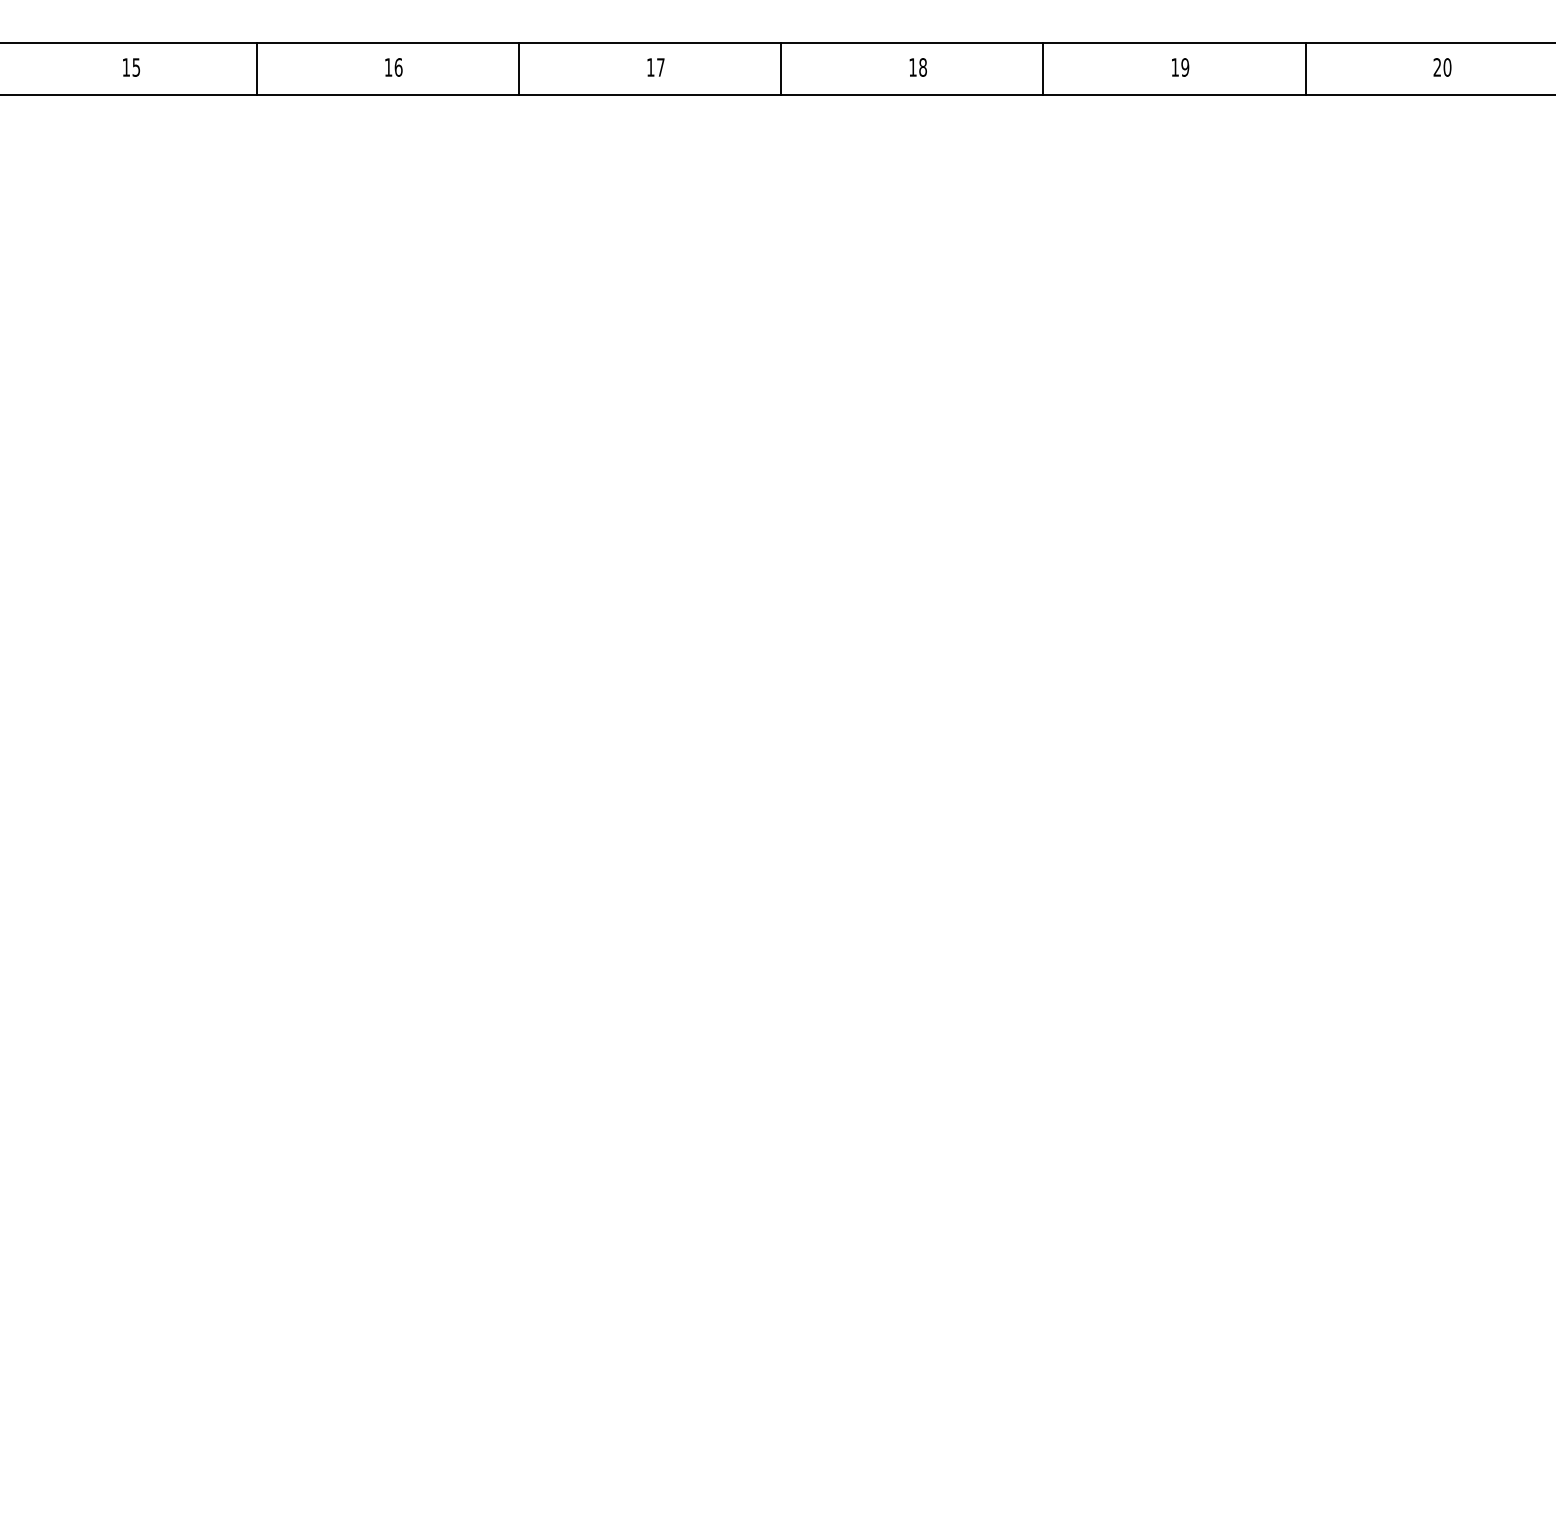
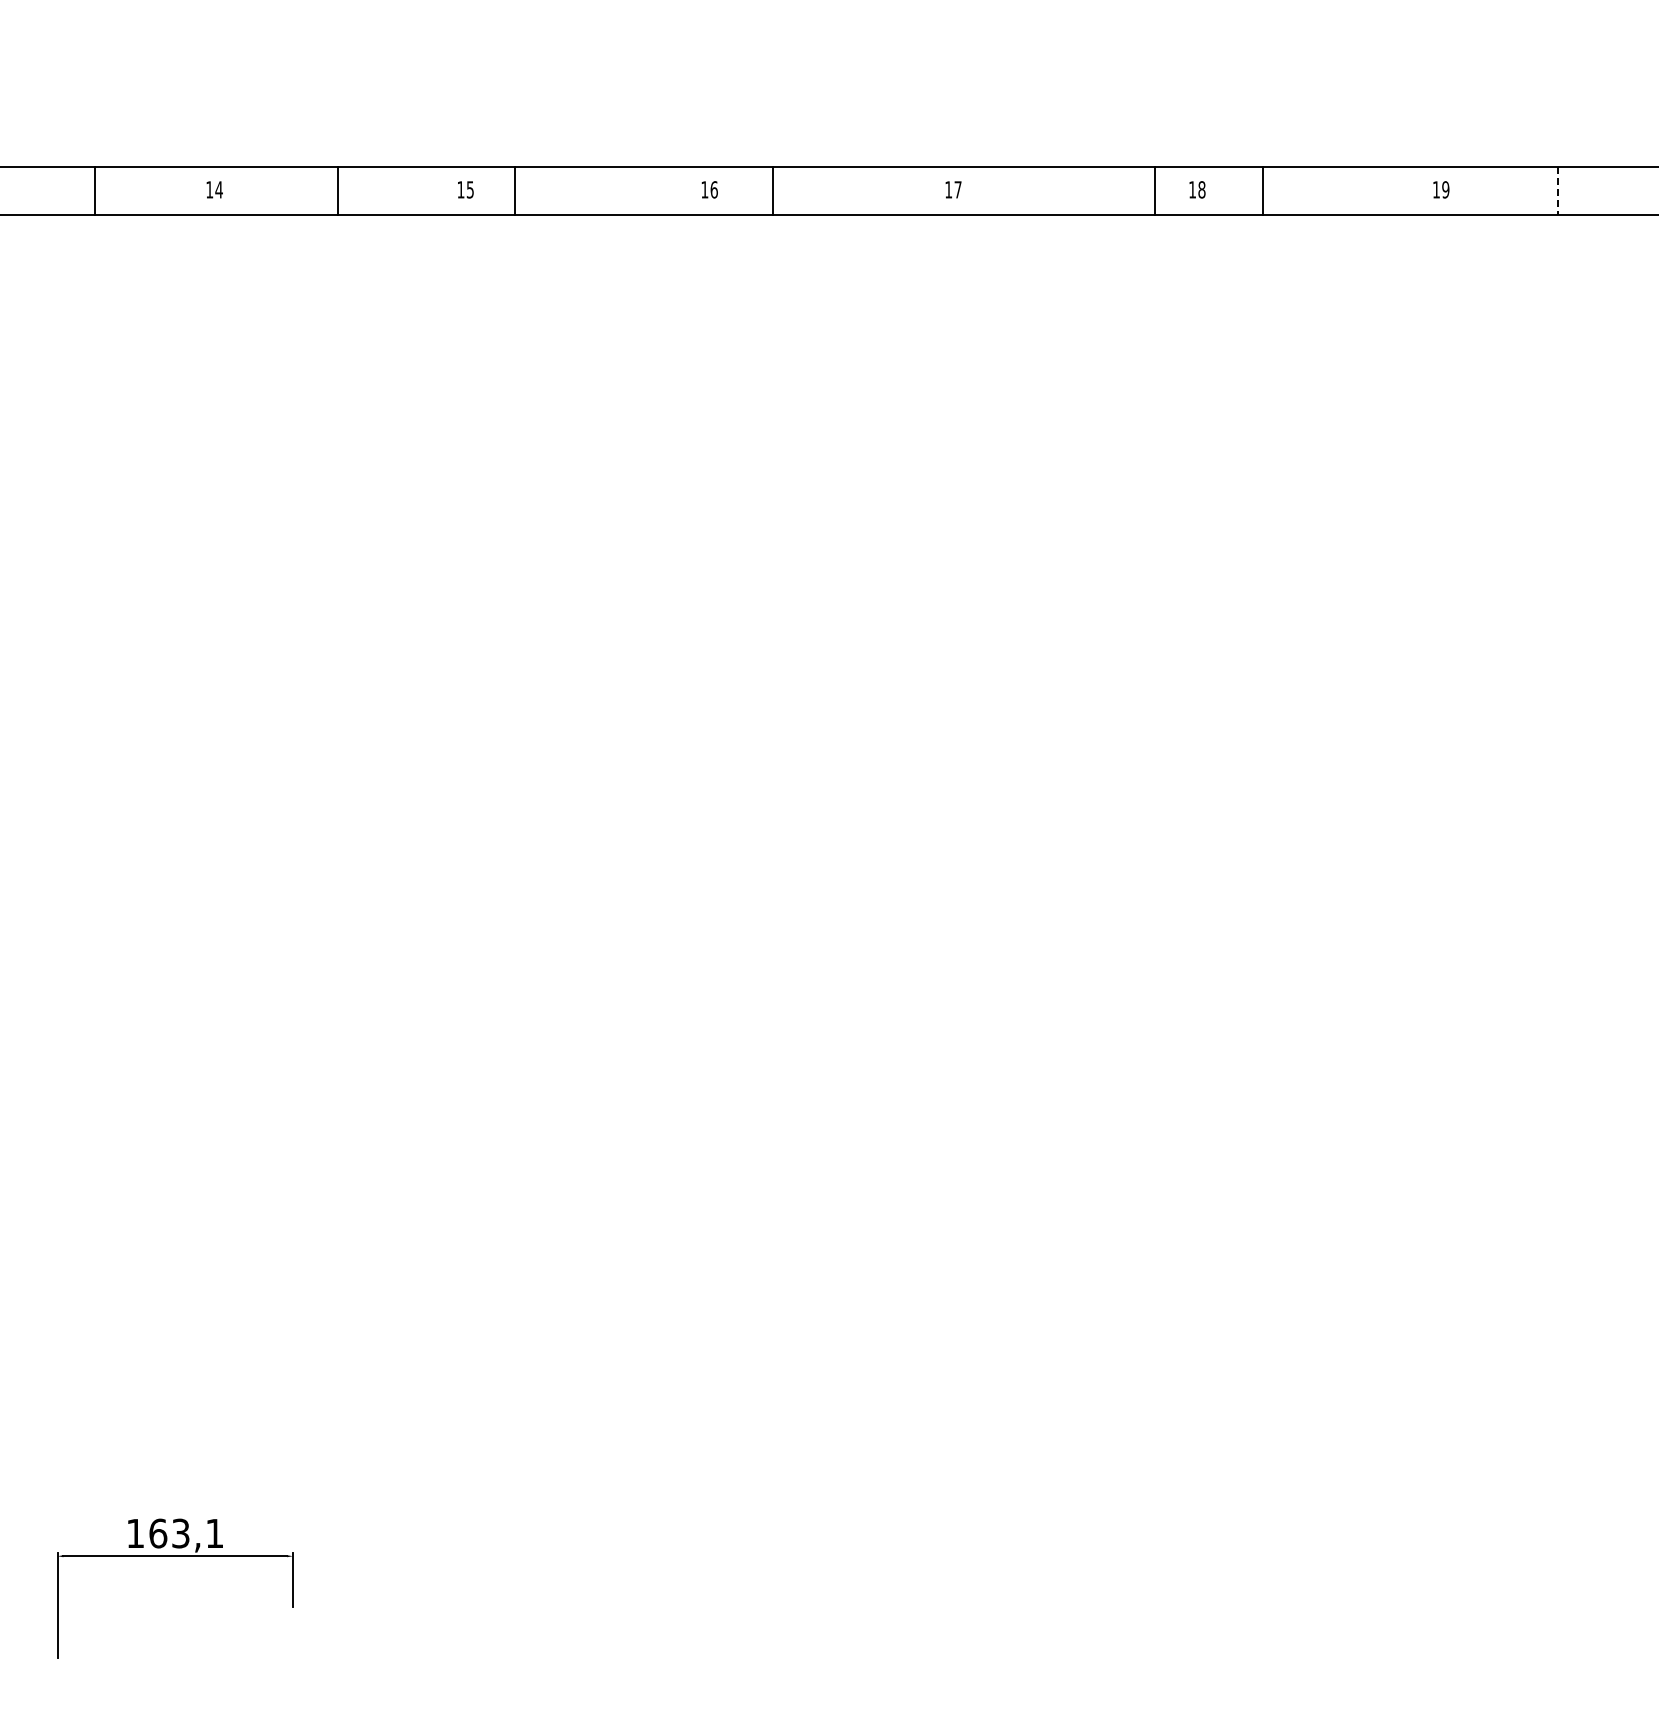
line: (256, 68) -> (515, 190), moved
line: (519, 68) -> (773, 190), moved
line: (781, 68) -> (1155, 190), moved
line: (1043, 68) -> (1262, 190), moved
line: (1305, 69) -> (1557, 191), solid -> dashed

